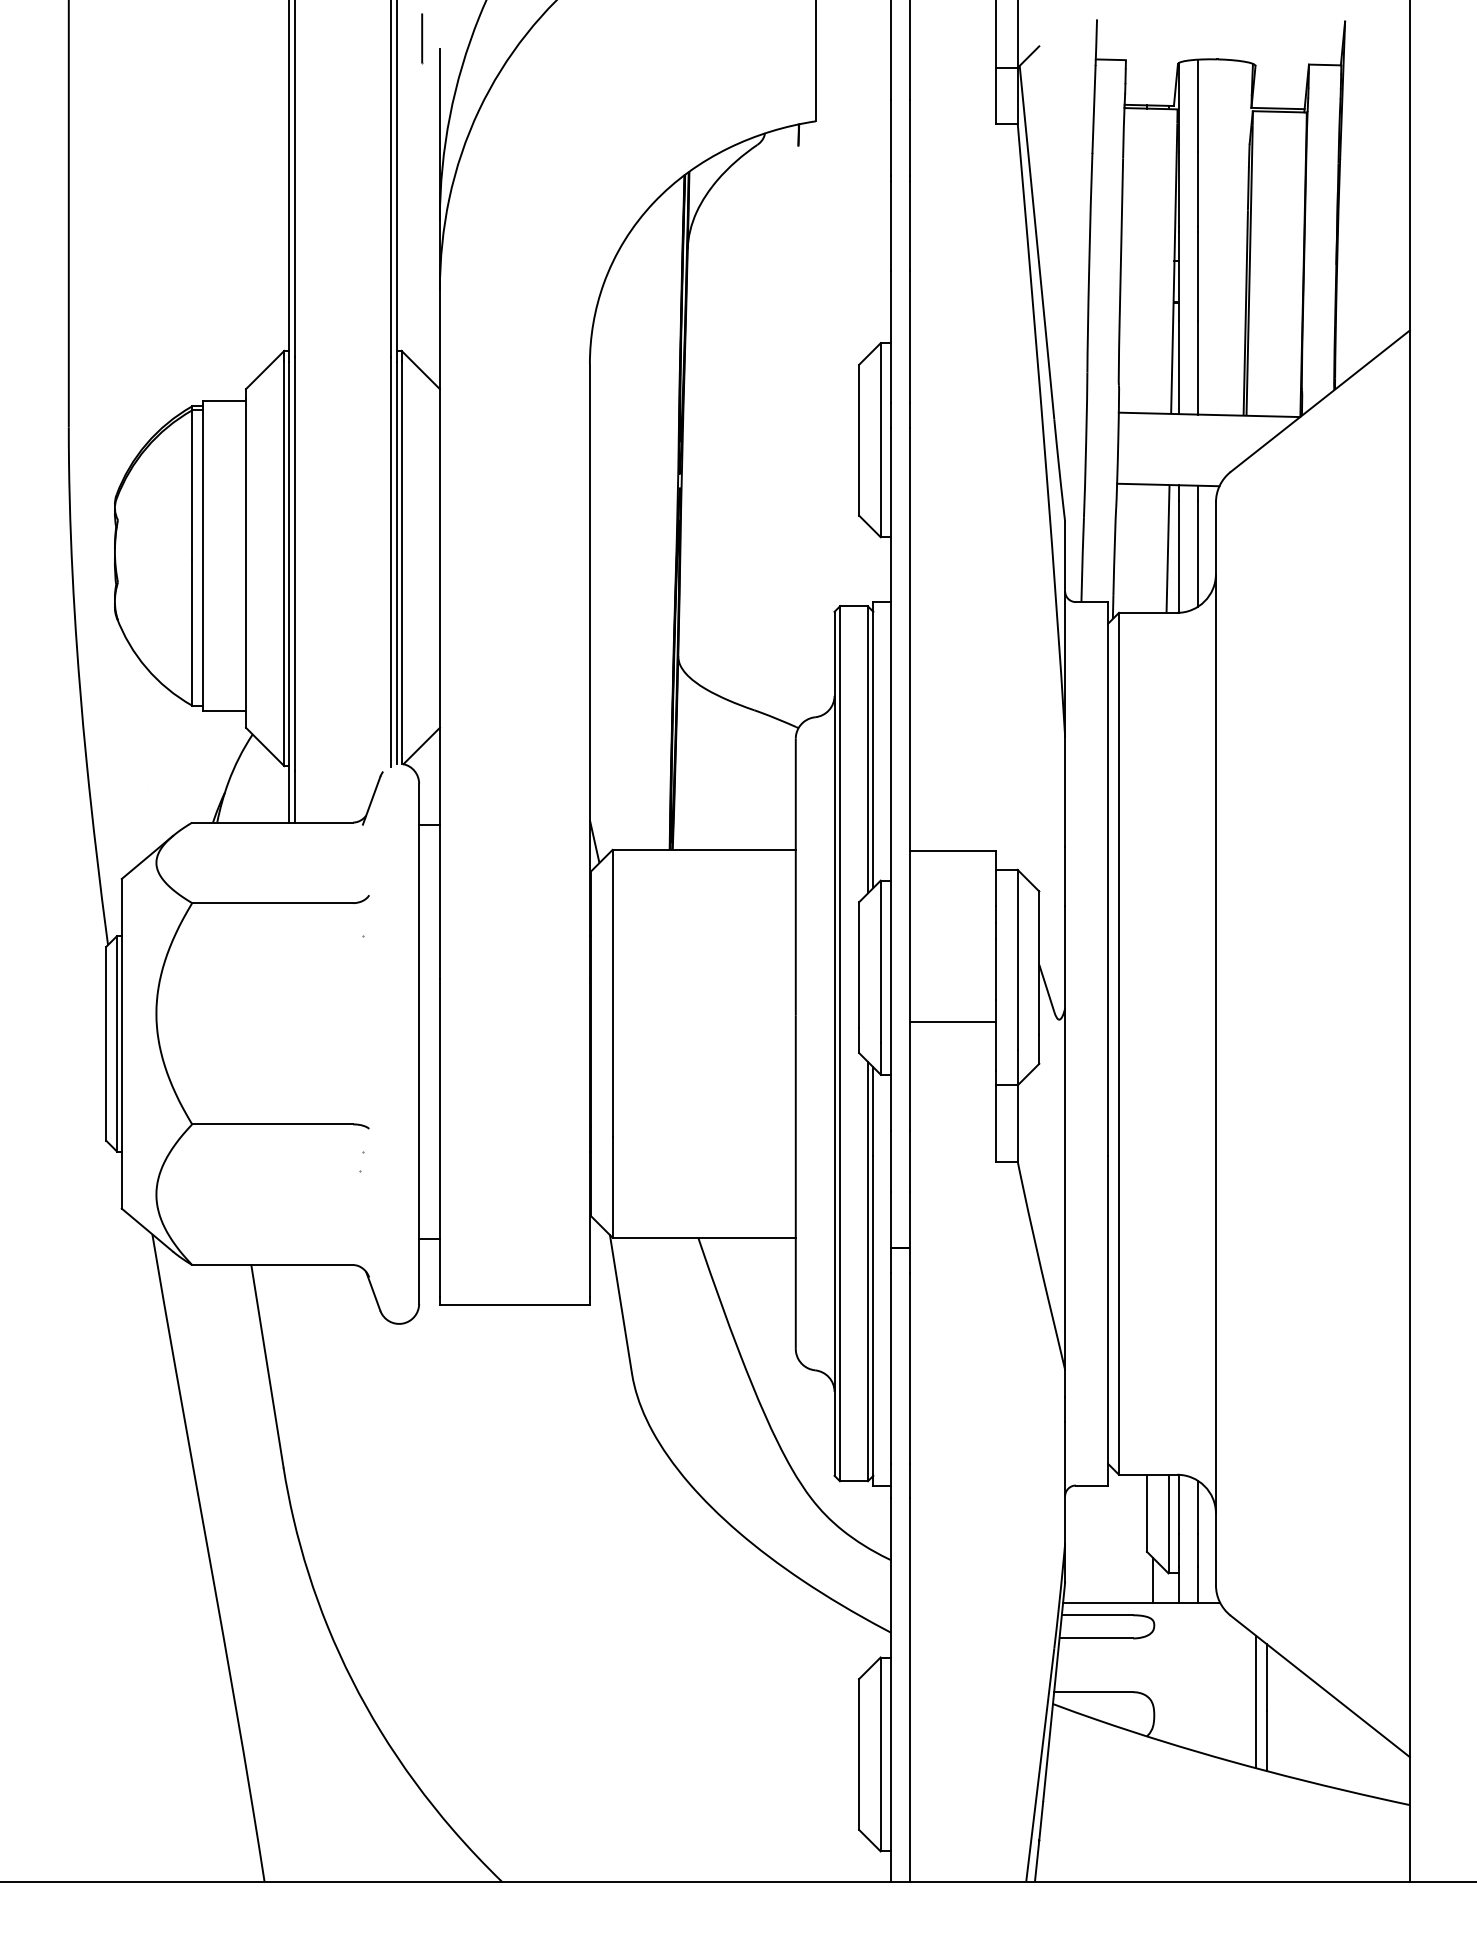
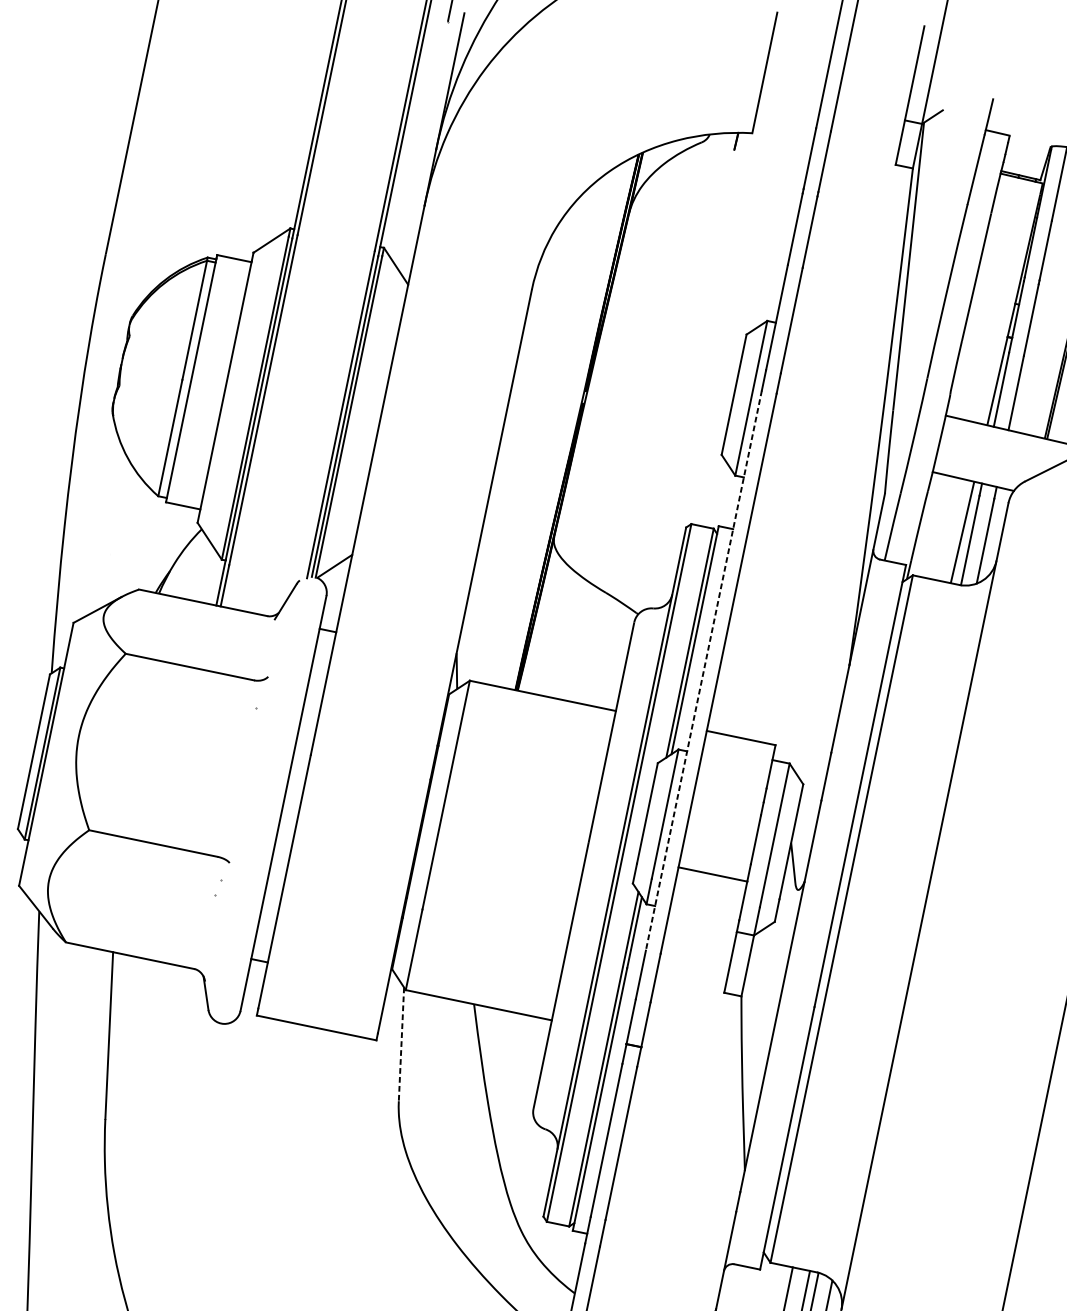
line: (891, 779) -> (703, 670), solid -> dashed
line: (620, 1304) -> (401, 1044), solid -> dashed

